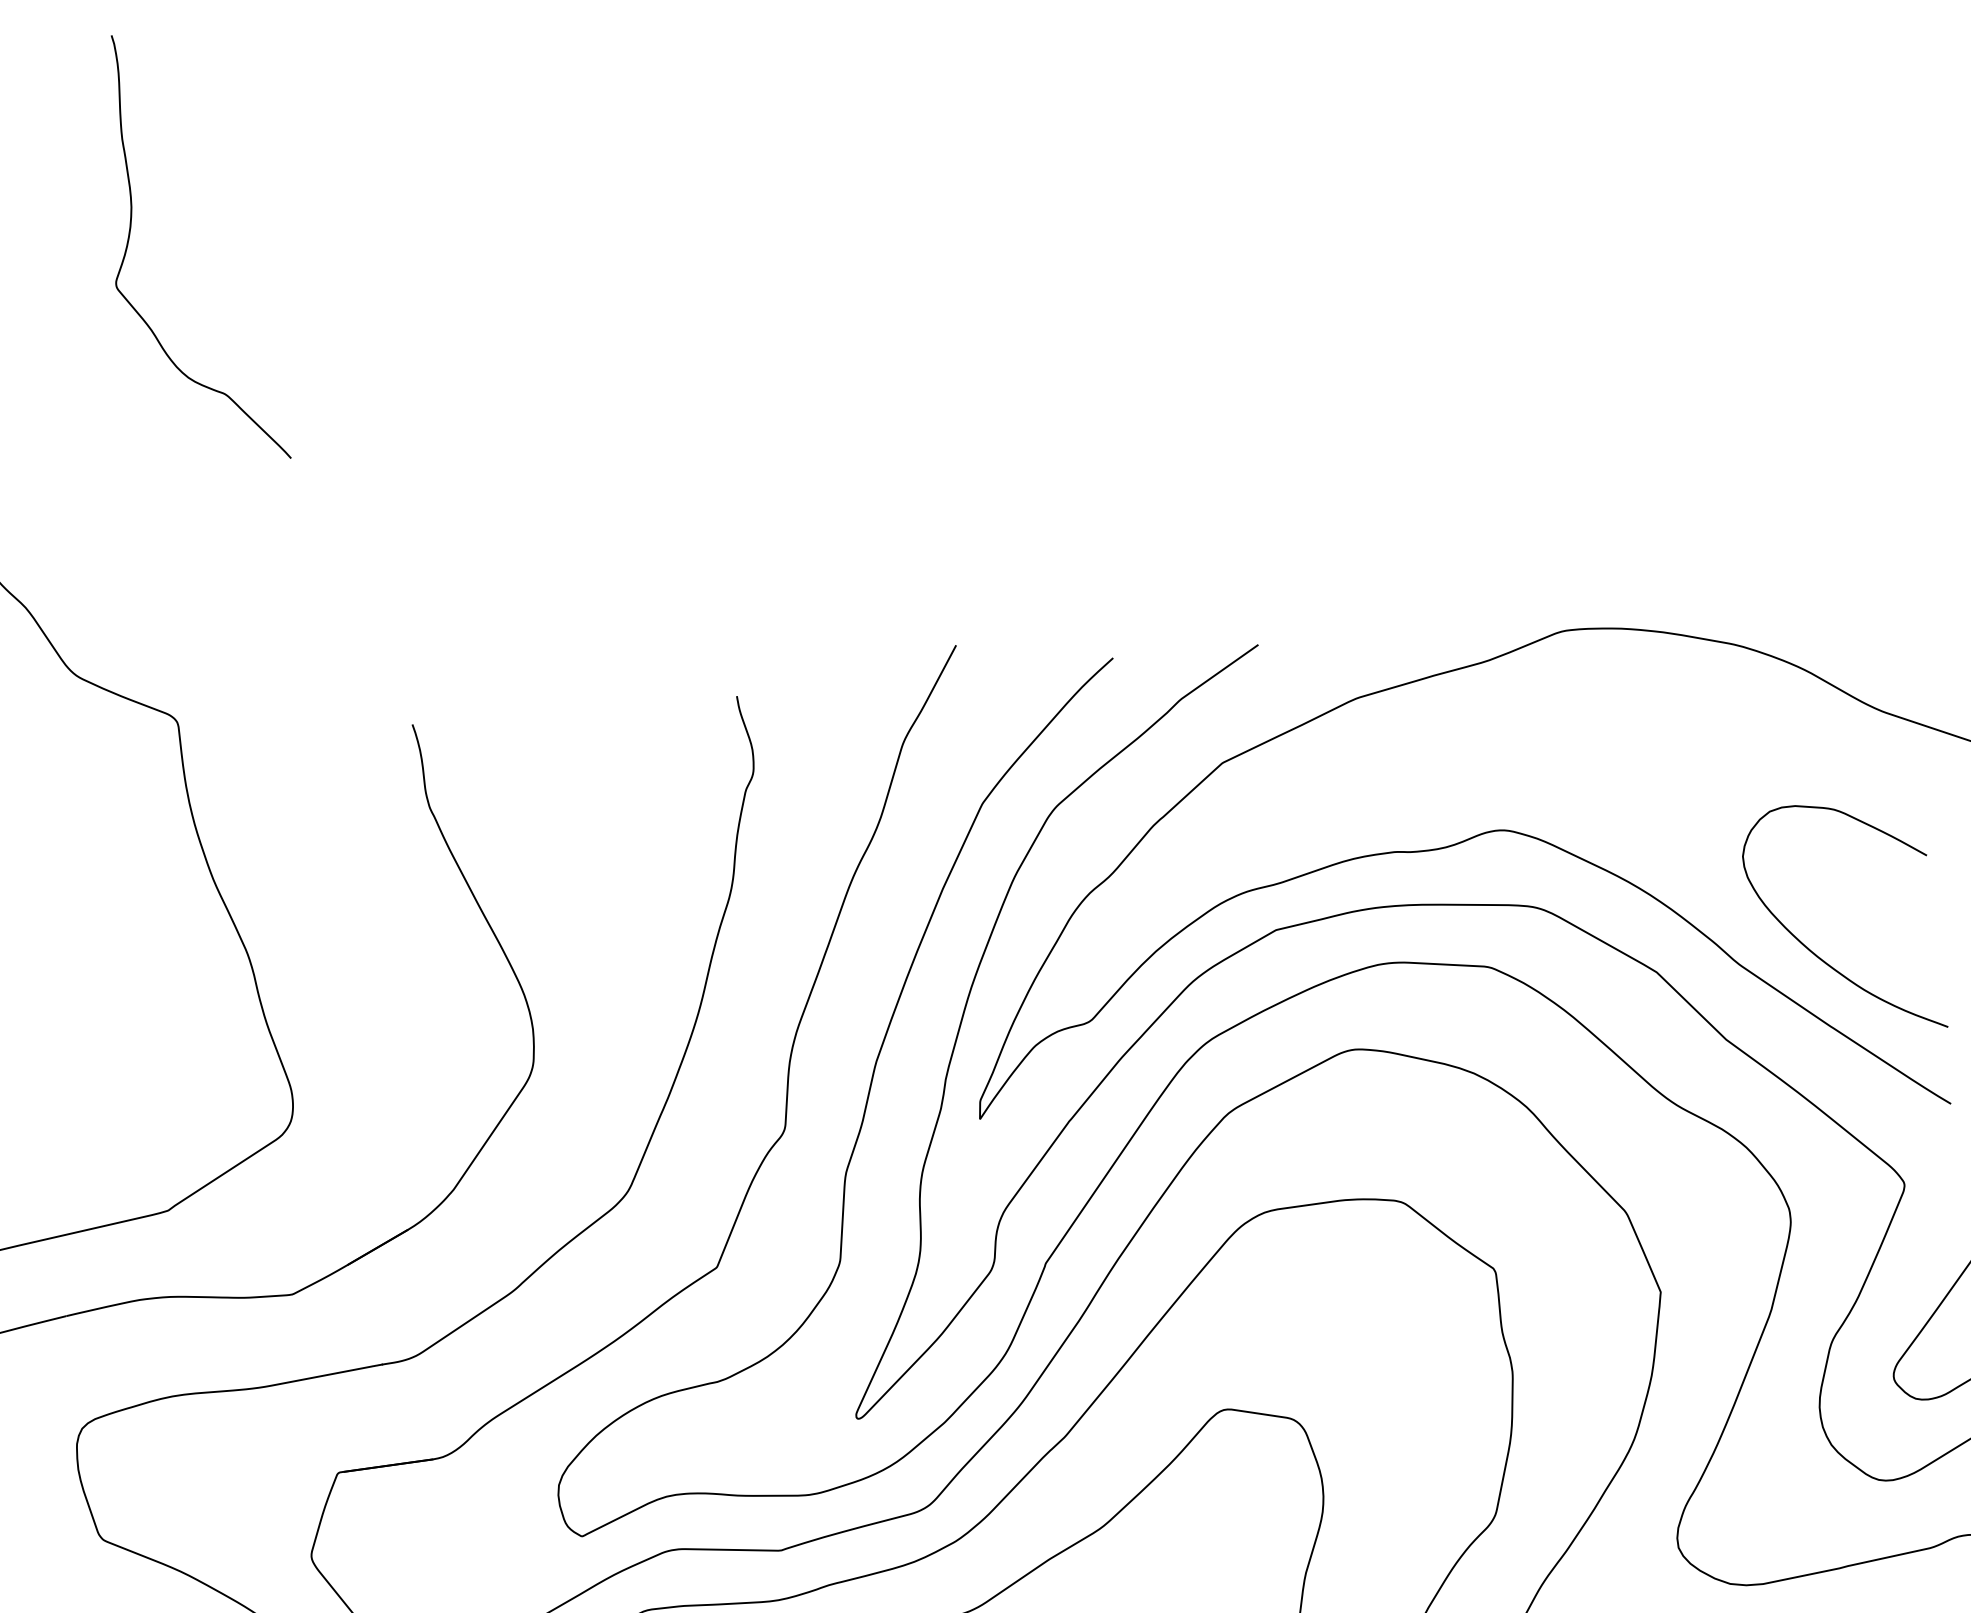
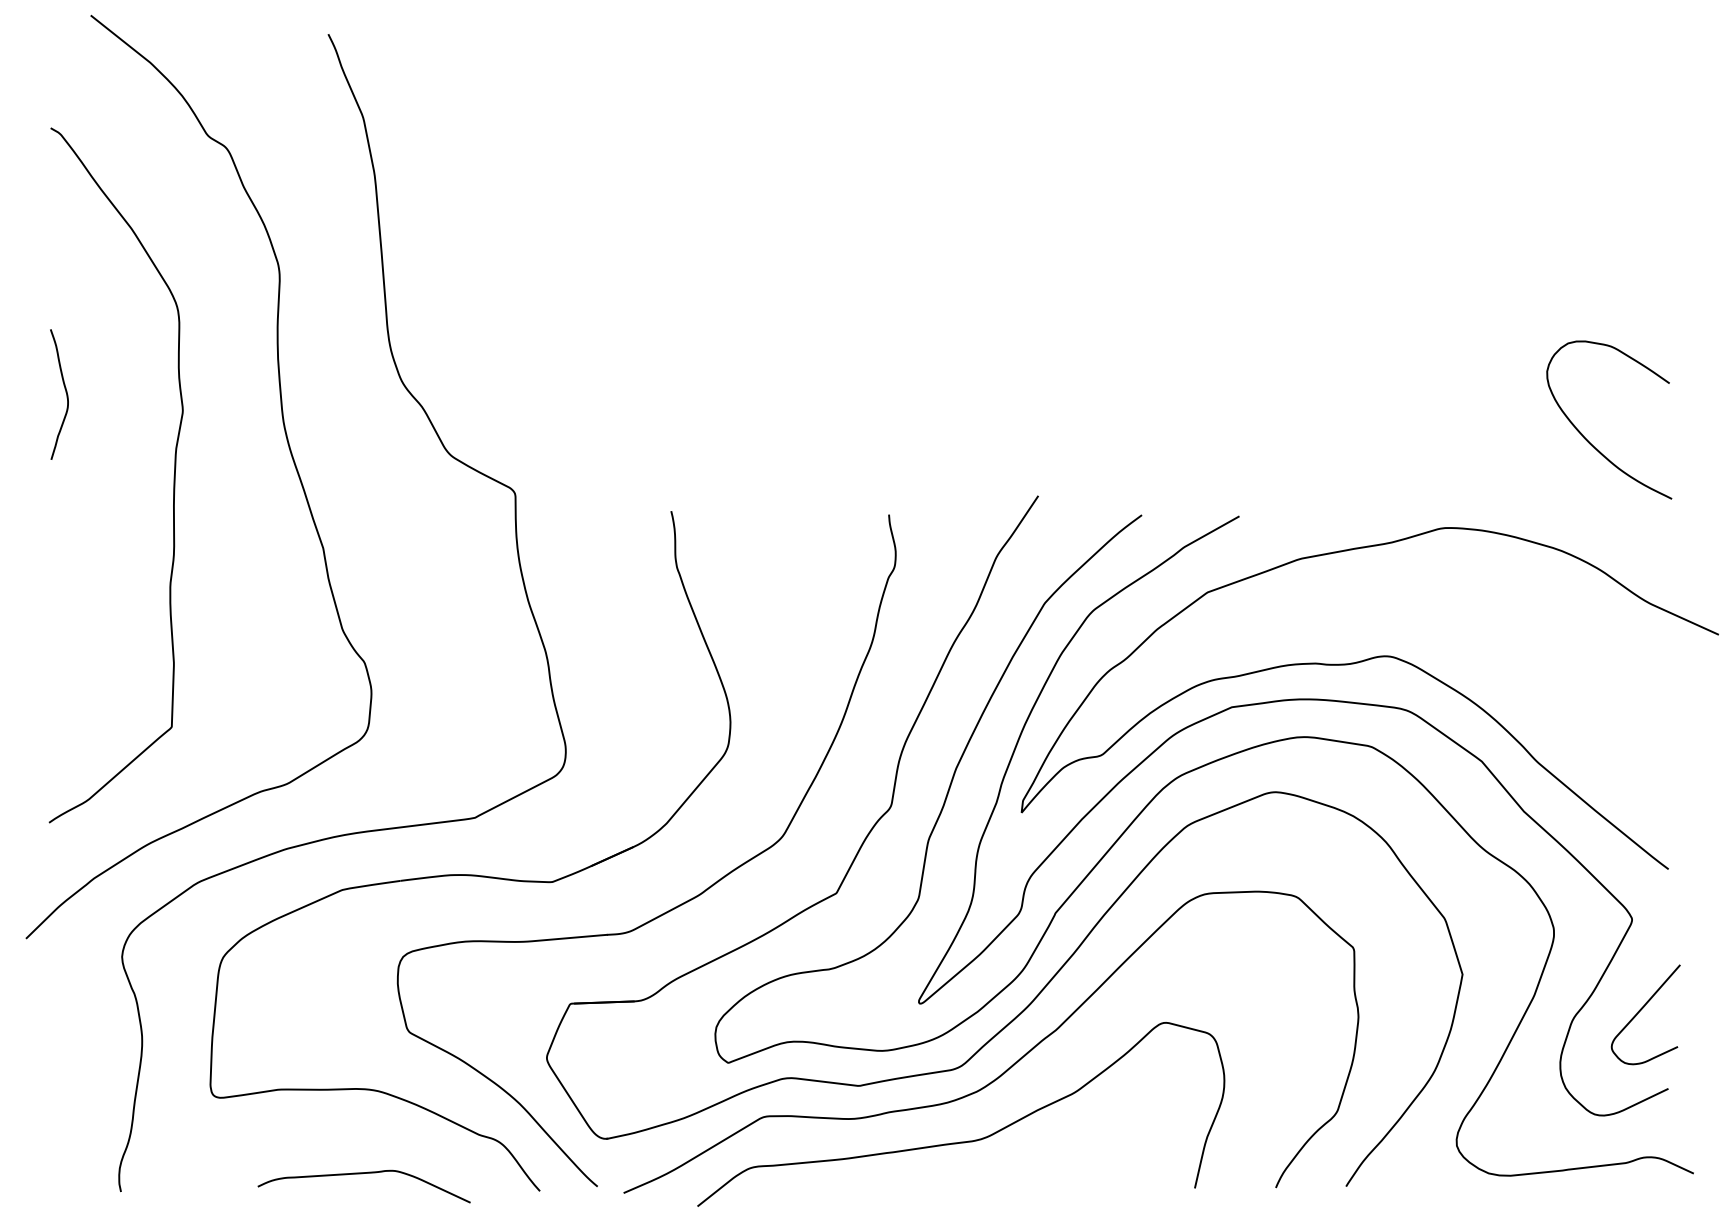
curve: (130, 236) -> (517, 167), removed
curve: (1814, 952) -> (1588, 440), moved

